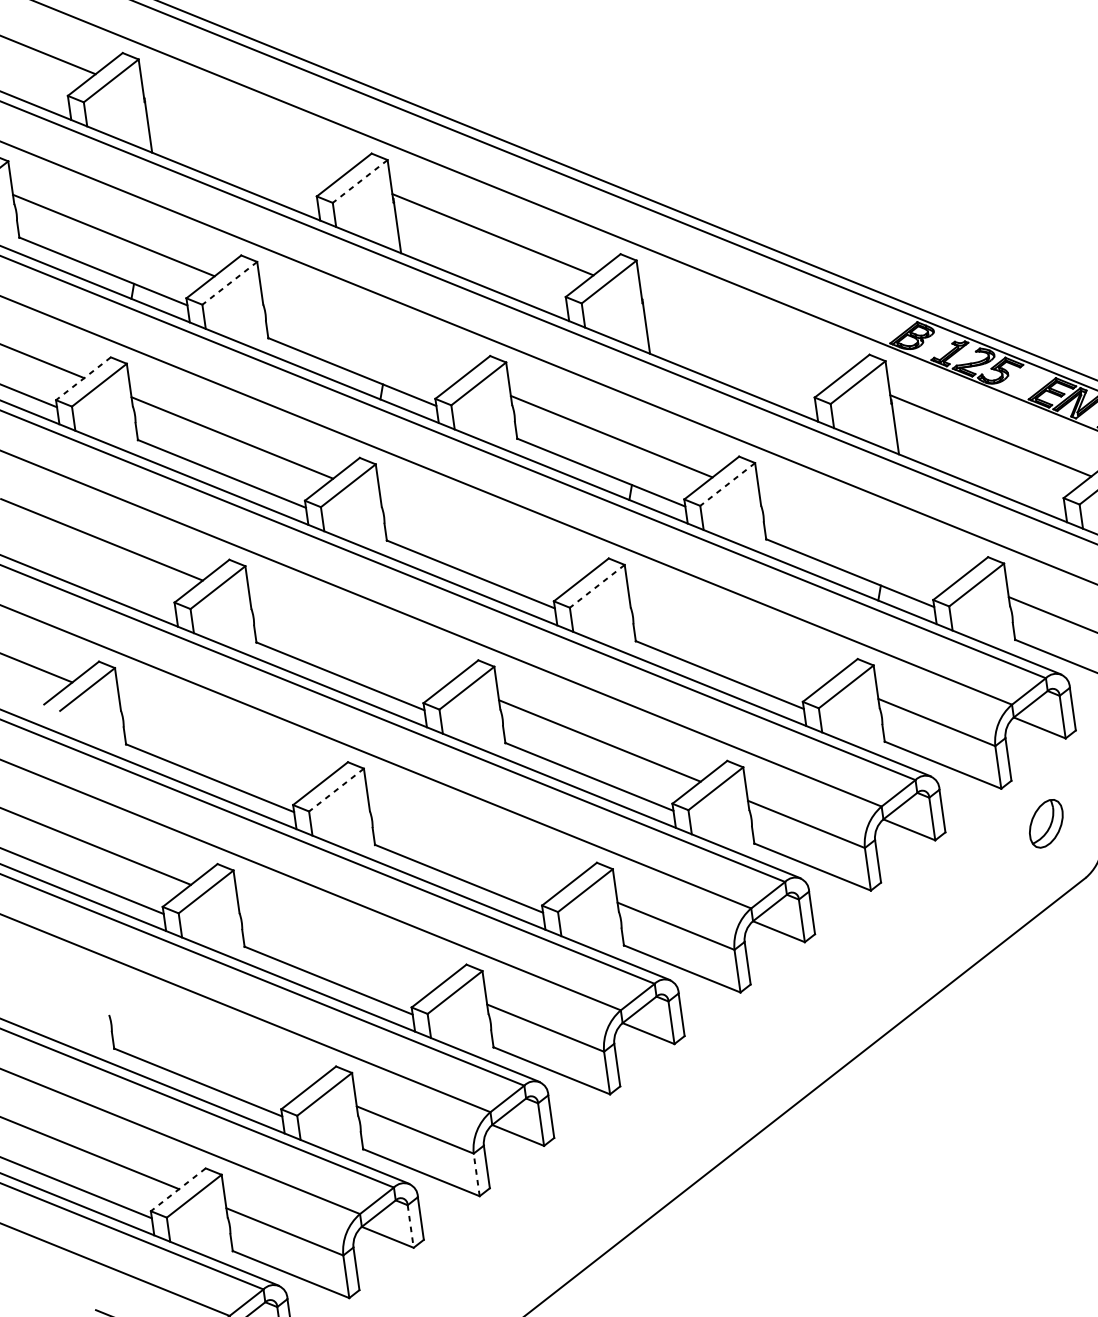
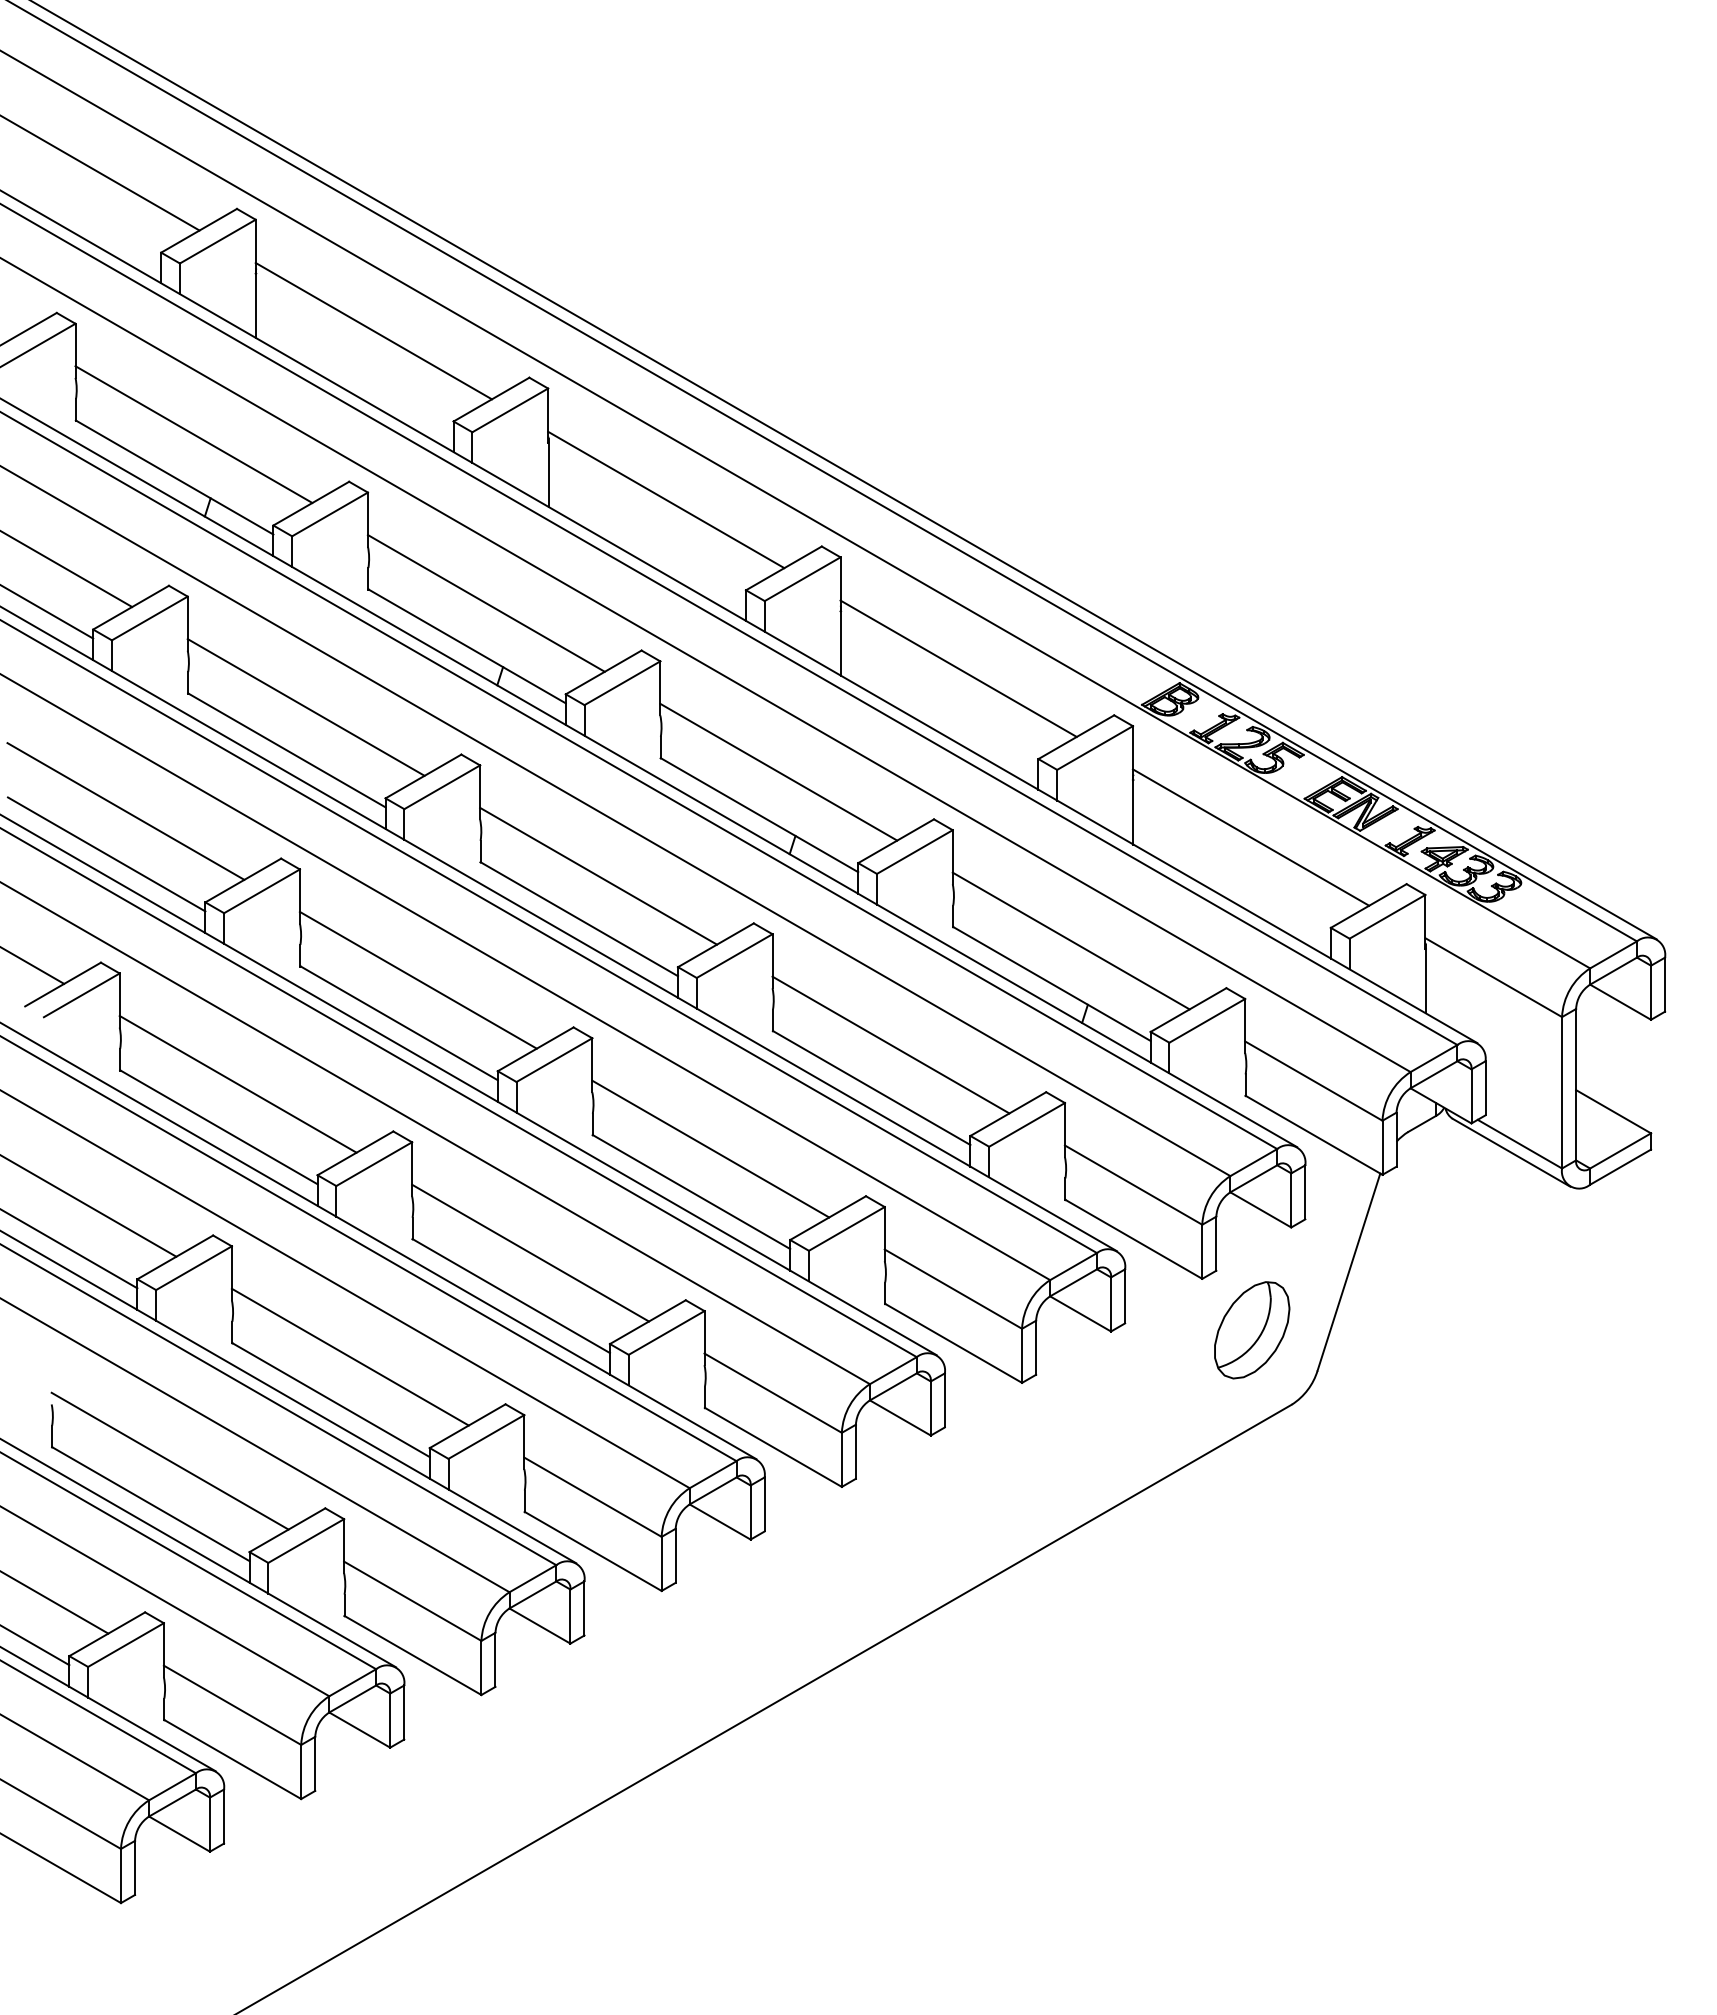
line: (243, 133) -> (373, 330), added
line: (360, 181) -> (510, 410), dashed -> solid
line: (230, 283) -> (330, 514), dashed -> solid
line: (741, 335) -> (958, 668), added
line: (362, 336) -> (485, 603), added
line: (83, 378) -> (131, 607), dashed -> solid
line: (727, 484) -> (914, 852), dashed -> solid
line: (860, 536) -> (1070, 940), added
line: (481, 537) -> (598, 875), added
line: (91, 575) -> (106, 854), added
line: (597, 586) -> (734, 956), dashed -> solid
line: (729, 638) -> (890, 1044), added
line: (350, 639) -> (417, 979), added
line: (219, 741) -> (237, 1083), added
line: (336, 790) -> (374, 1164), dashed -> solid
part: (1046, 823) -> (1252, 1330), size x1.67
line: (469, 842) -> (530, 1252), added
line: (338, 944) -> (349, 1356), added
line: (208, 1046) -> (169, 1460), added
line: (476, 1174) -> (481, 1667), dashed -> solid
line: (178, 1189) -> (107, 1634), dashed -> solid
line: (411, 1227) -> (390, 1721), dashed -> solid

